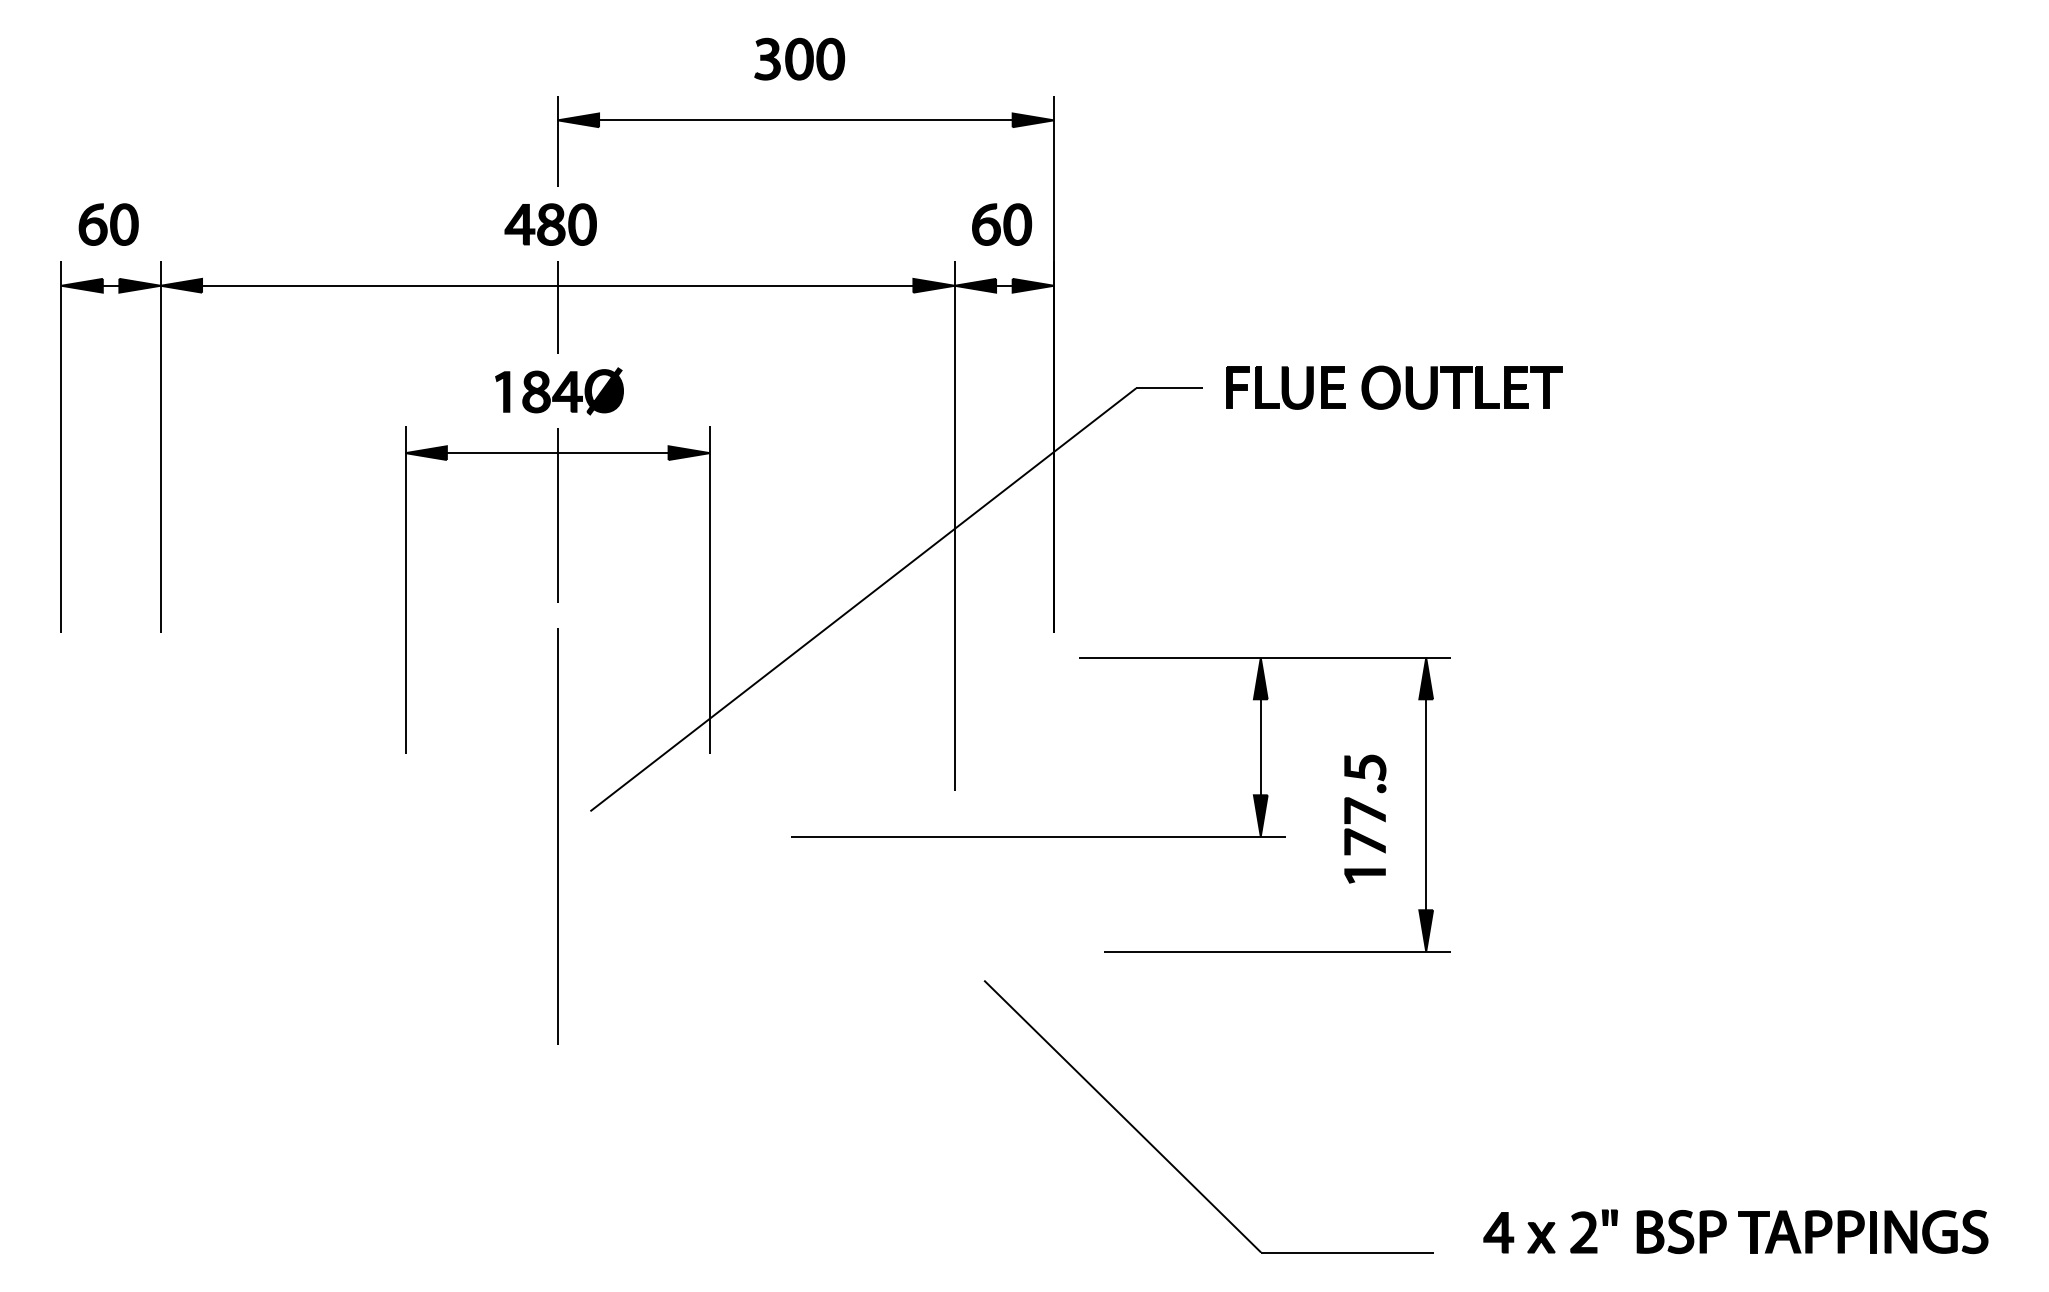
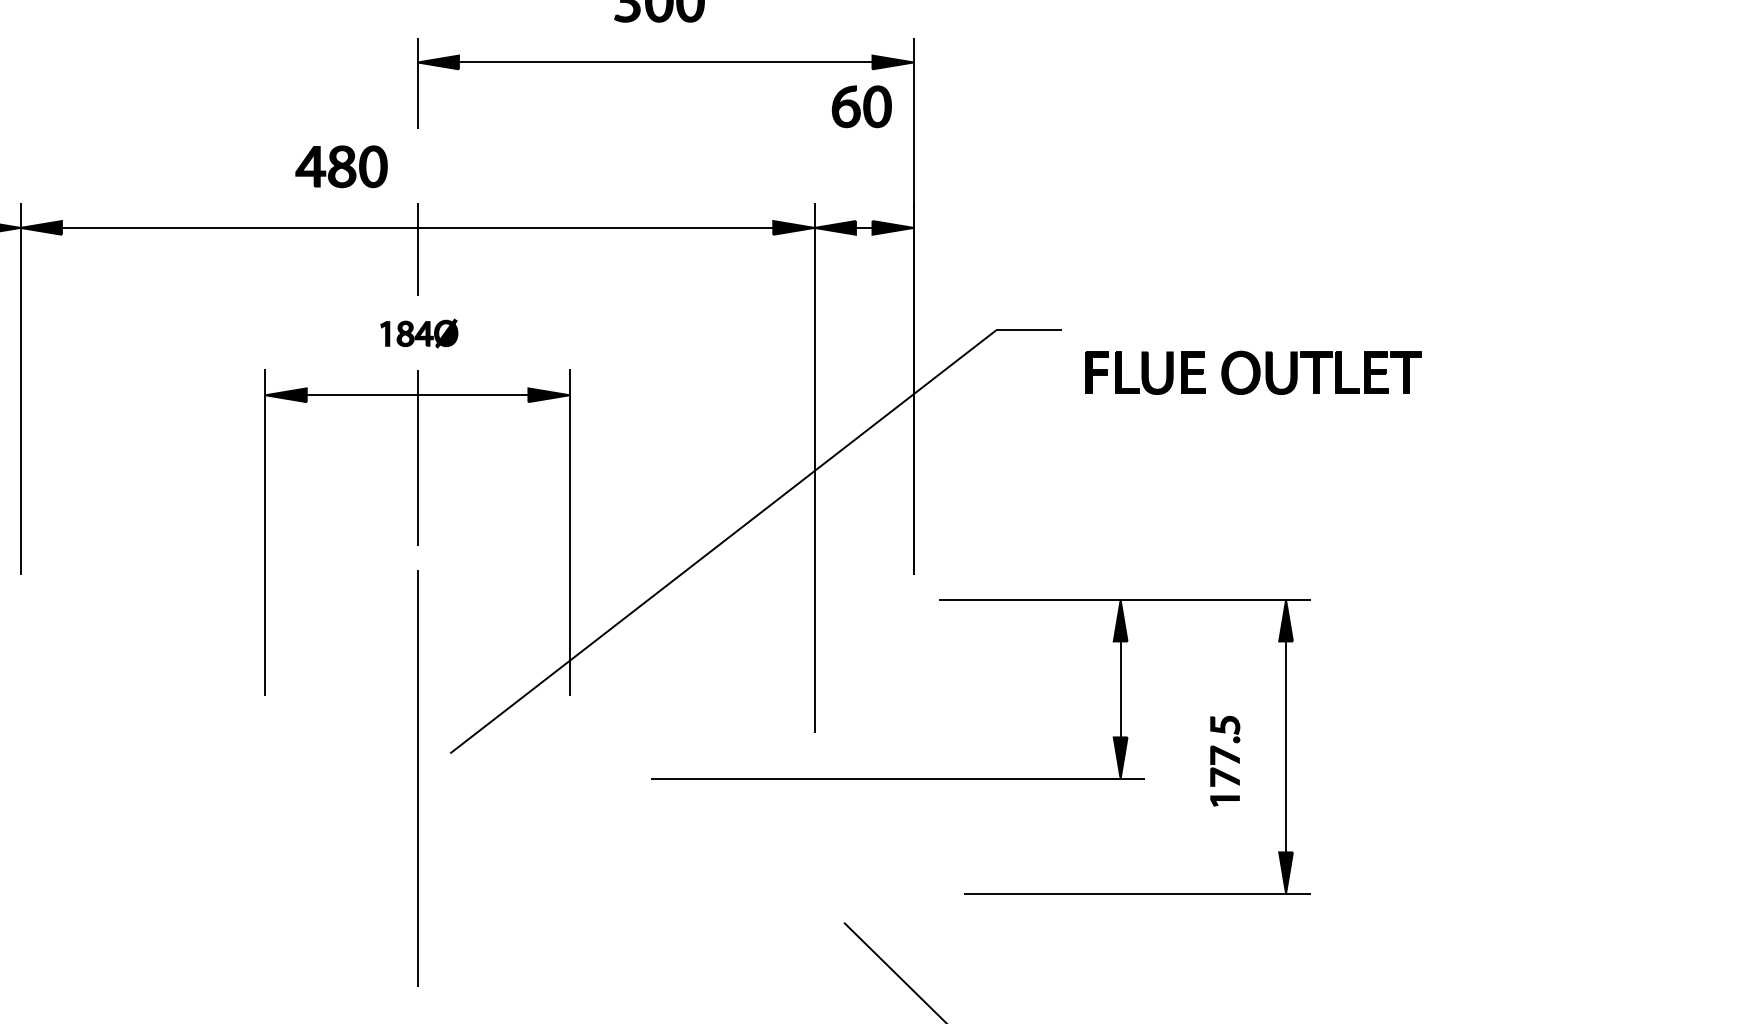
part: (550, 224) -> (341, 166), moved
part: (1002, 224) -> (862, 106), moved
part: (1394, 387) -> (1254, 372), moved
part: (559, 391) -> (419, 333), size x0.6
part: (1365, 818) -> (1225, 760), size x0.7

